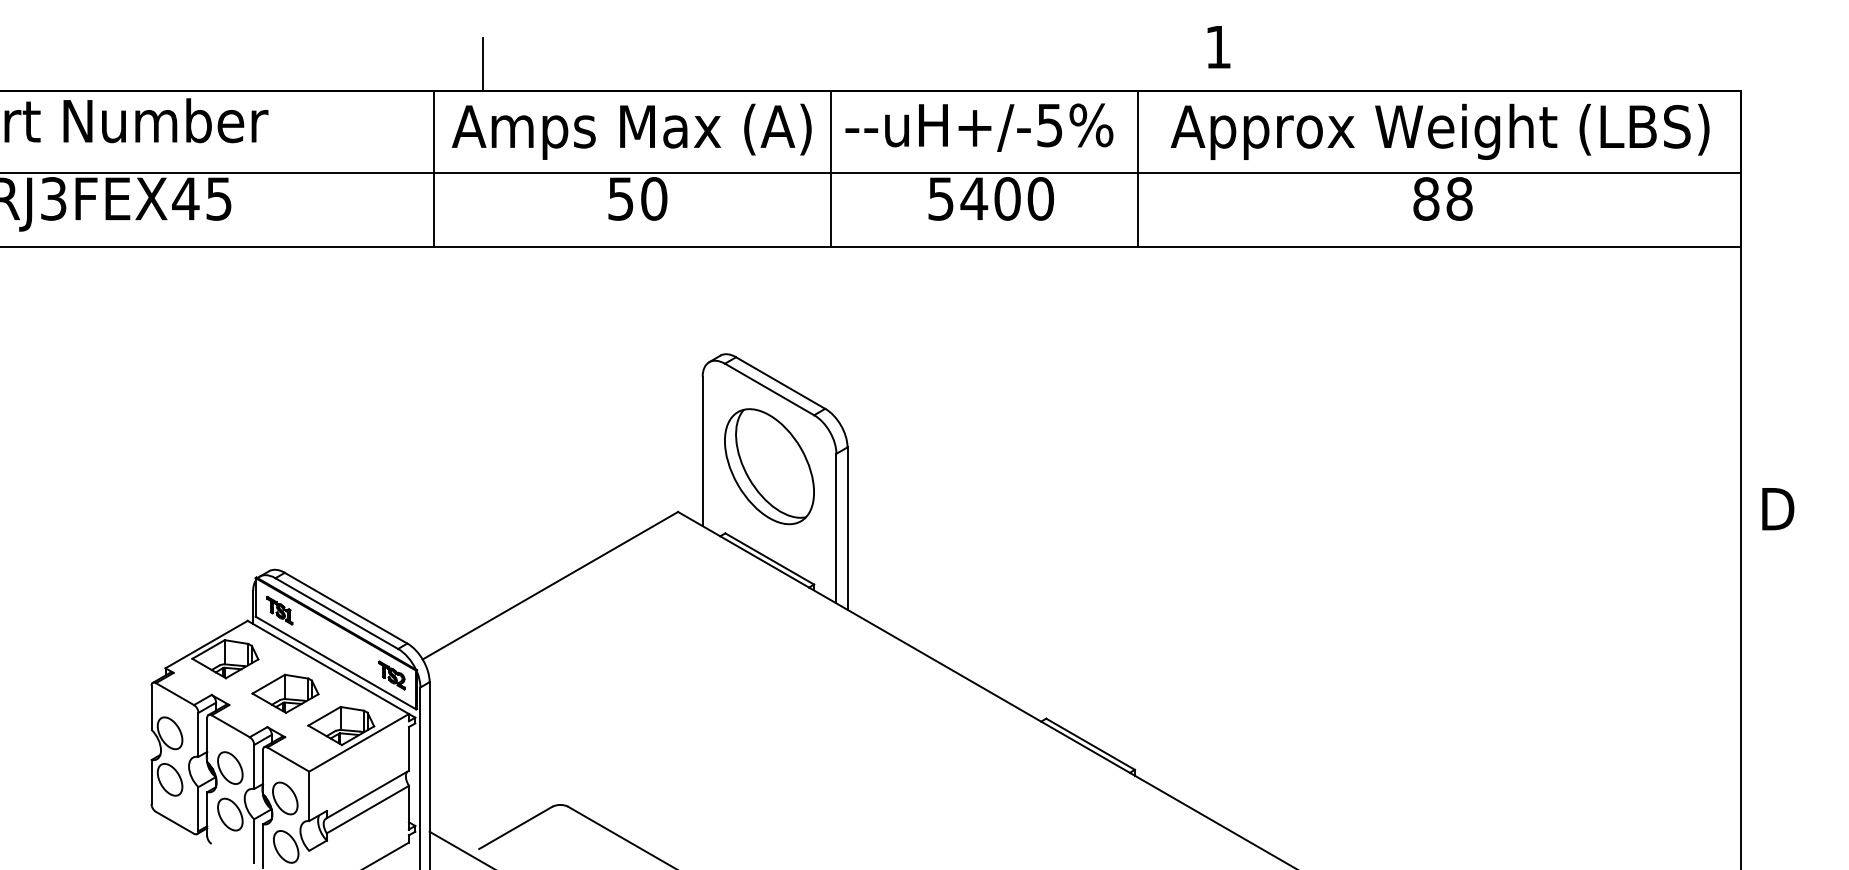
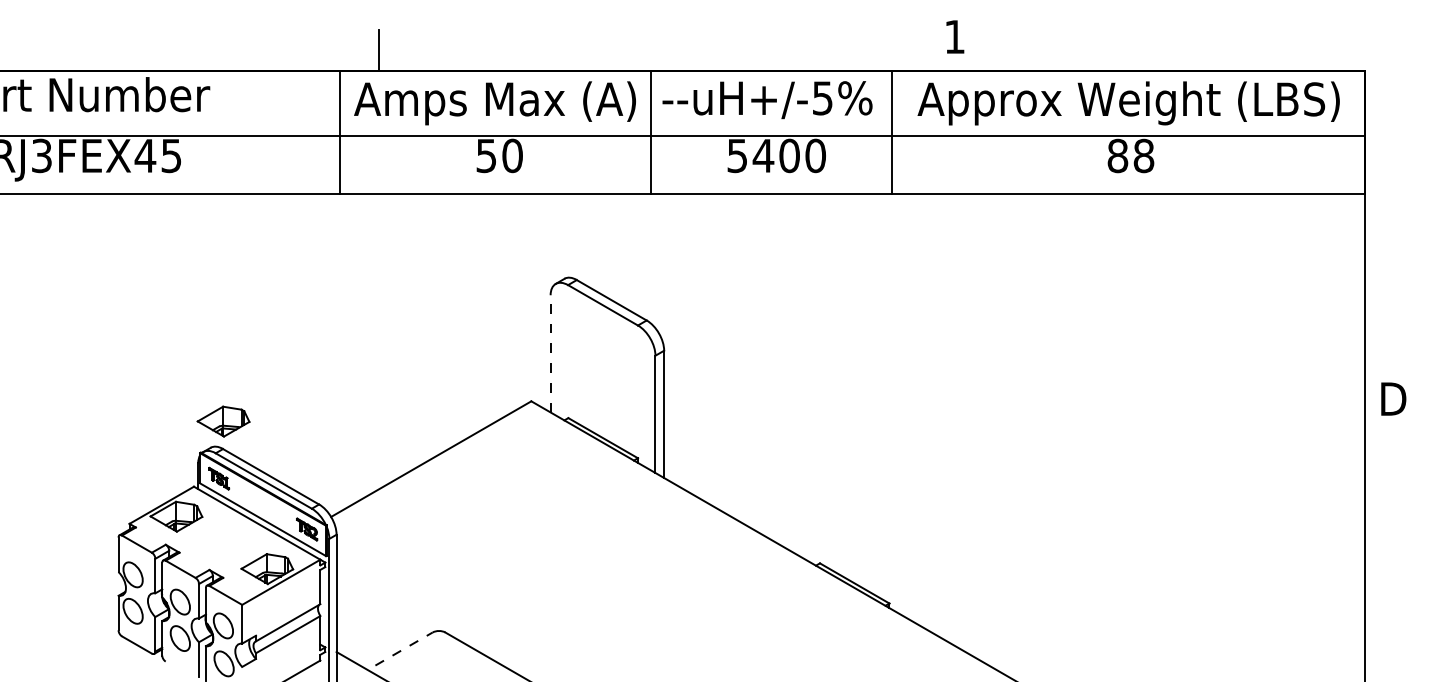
line: (702, 451) -> (550, 353), solid -> dashed
part: (769, 466) -> (602, 365), removed
part: (285, 693) -> (223, 421), moved
line: (516, 827) -> (404, 648), solid -> dashed

